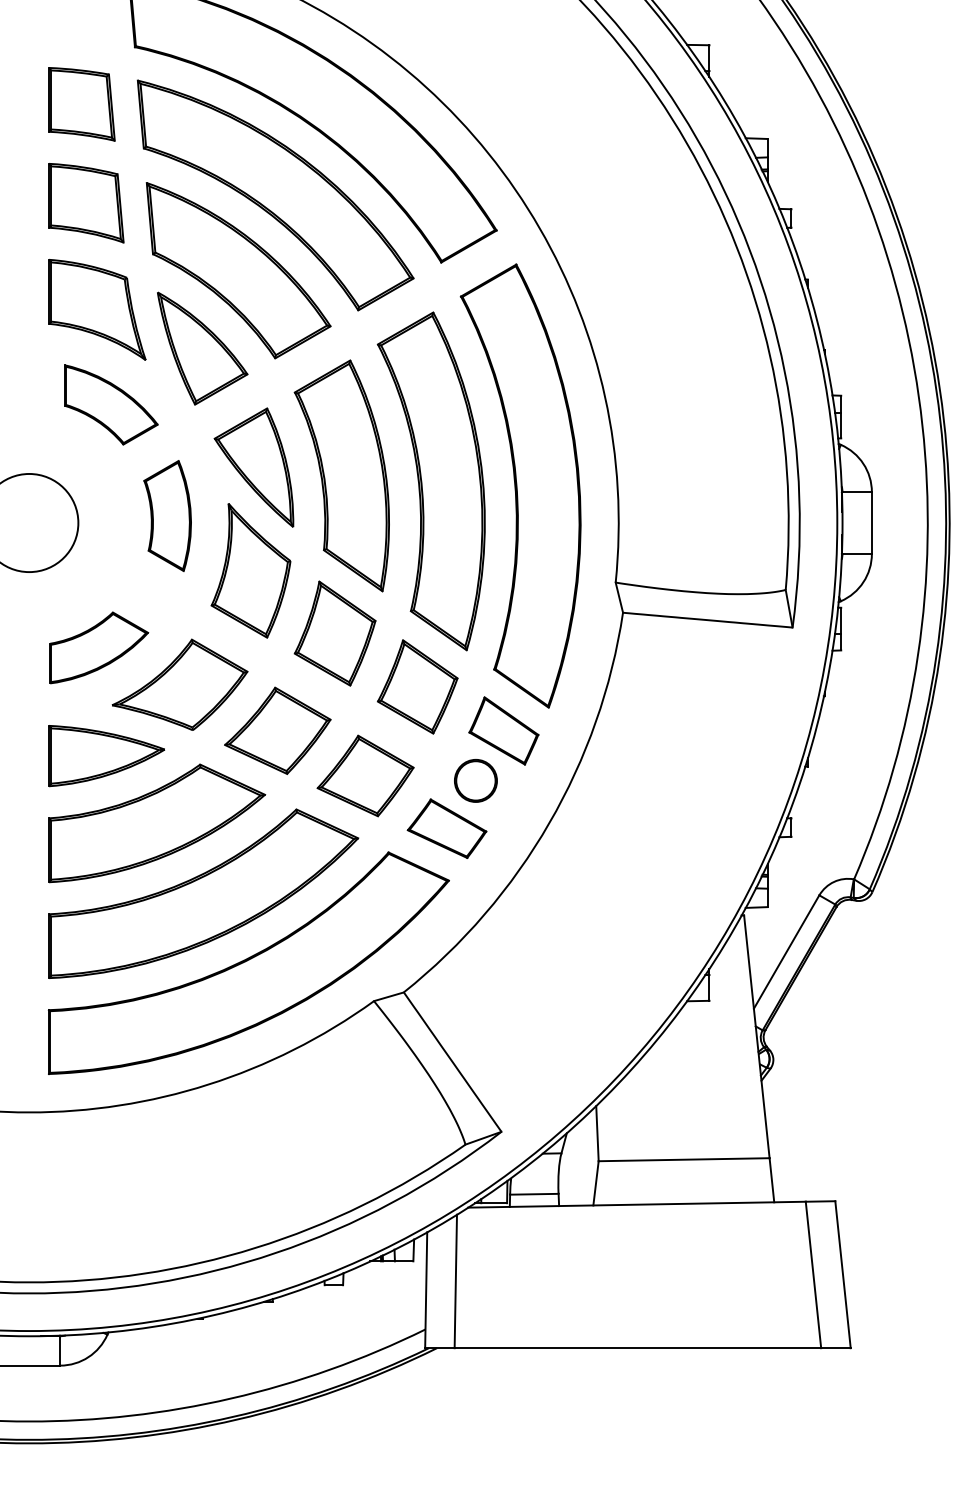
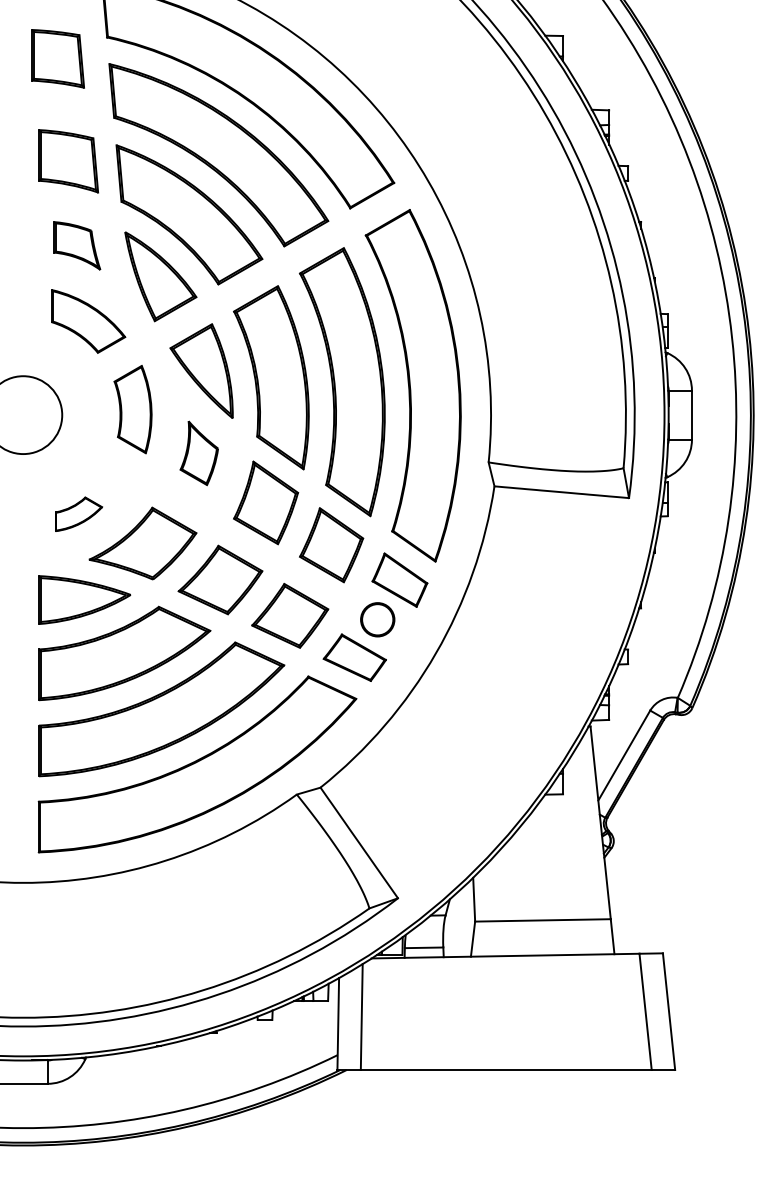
part: (81, 103) -> (57, 58), moved
part: (97, 309) -> (77, 245), size x0.6
part: (251, 571) -> (199, 453), size x0.6
part: (98, 648) -> (78, 514), size x0.6

